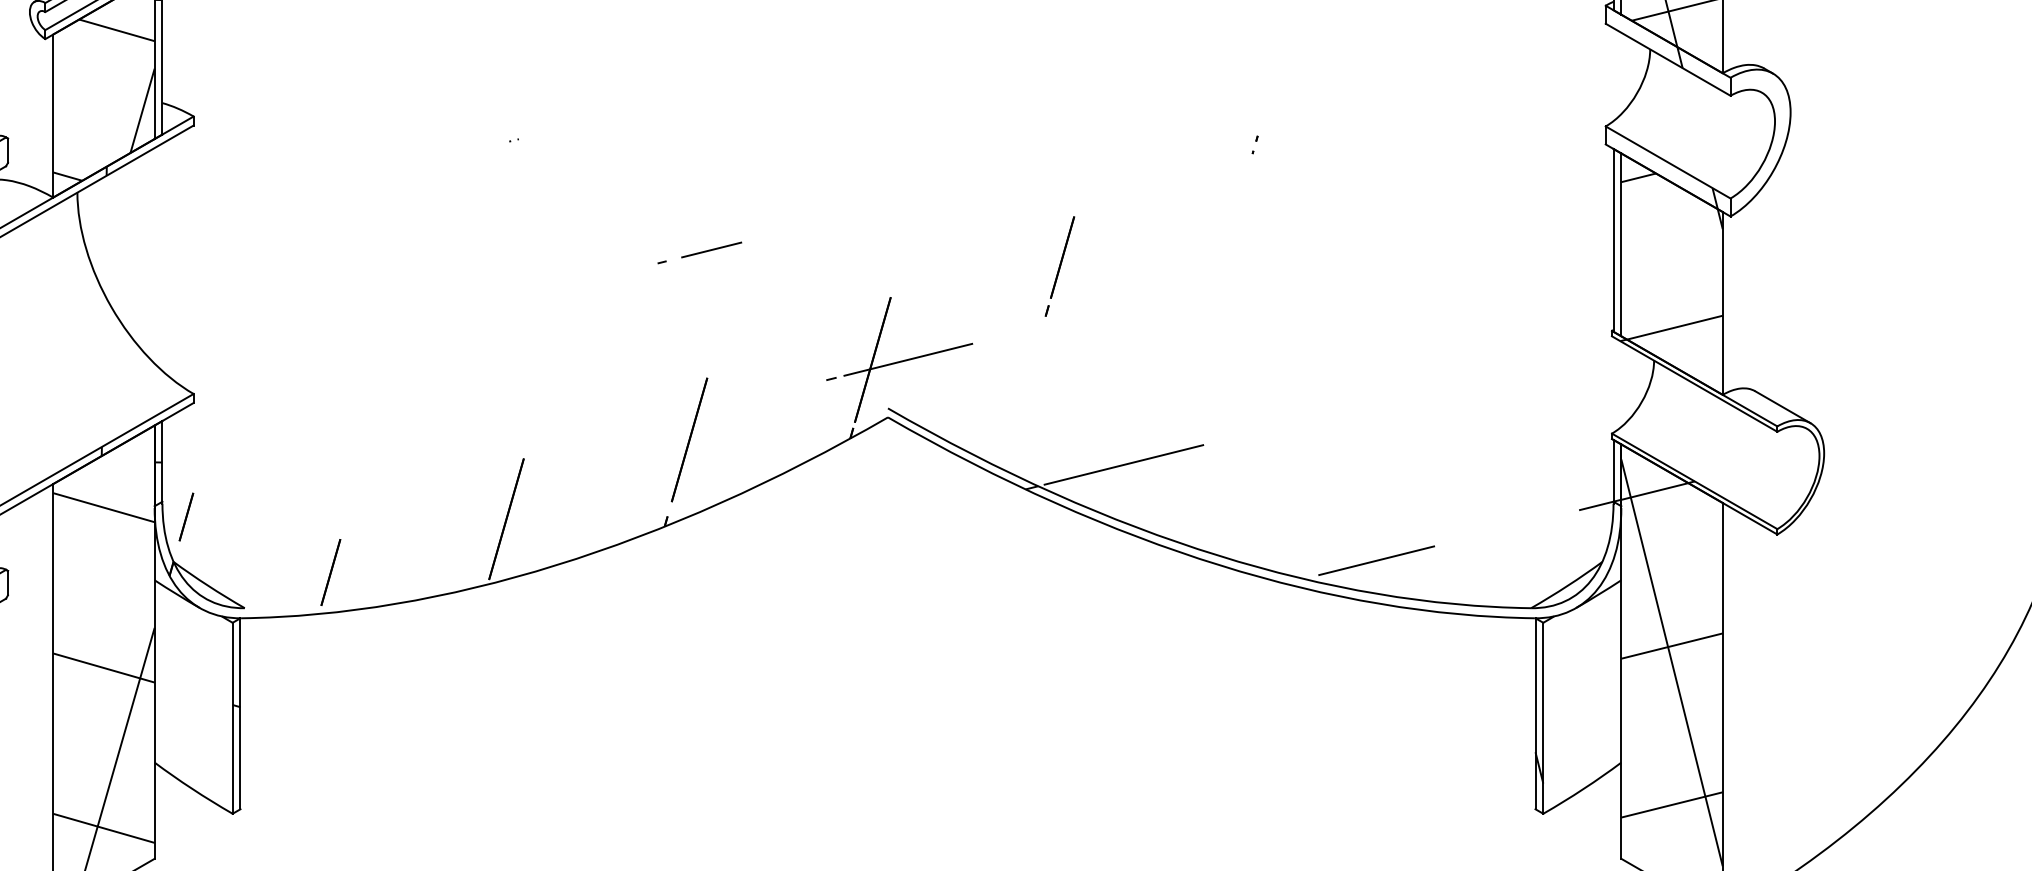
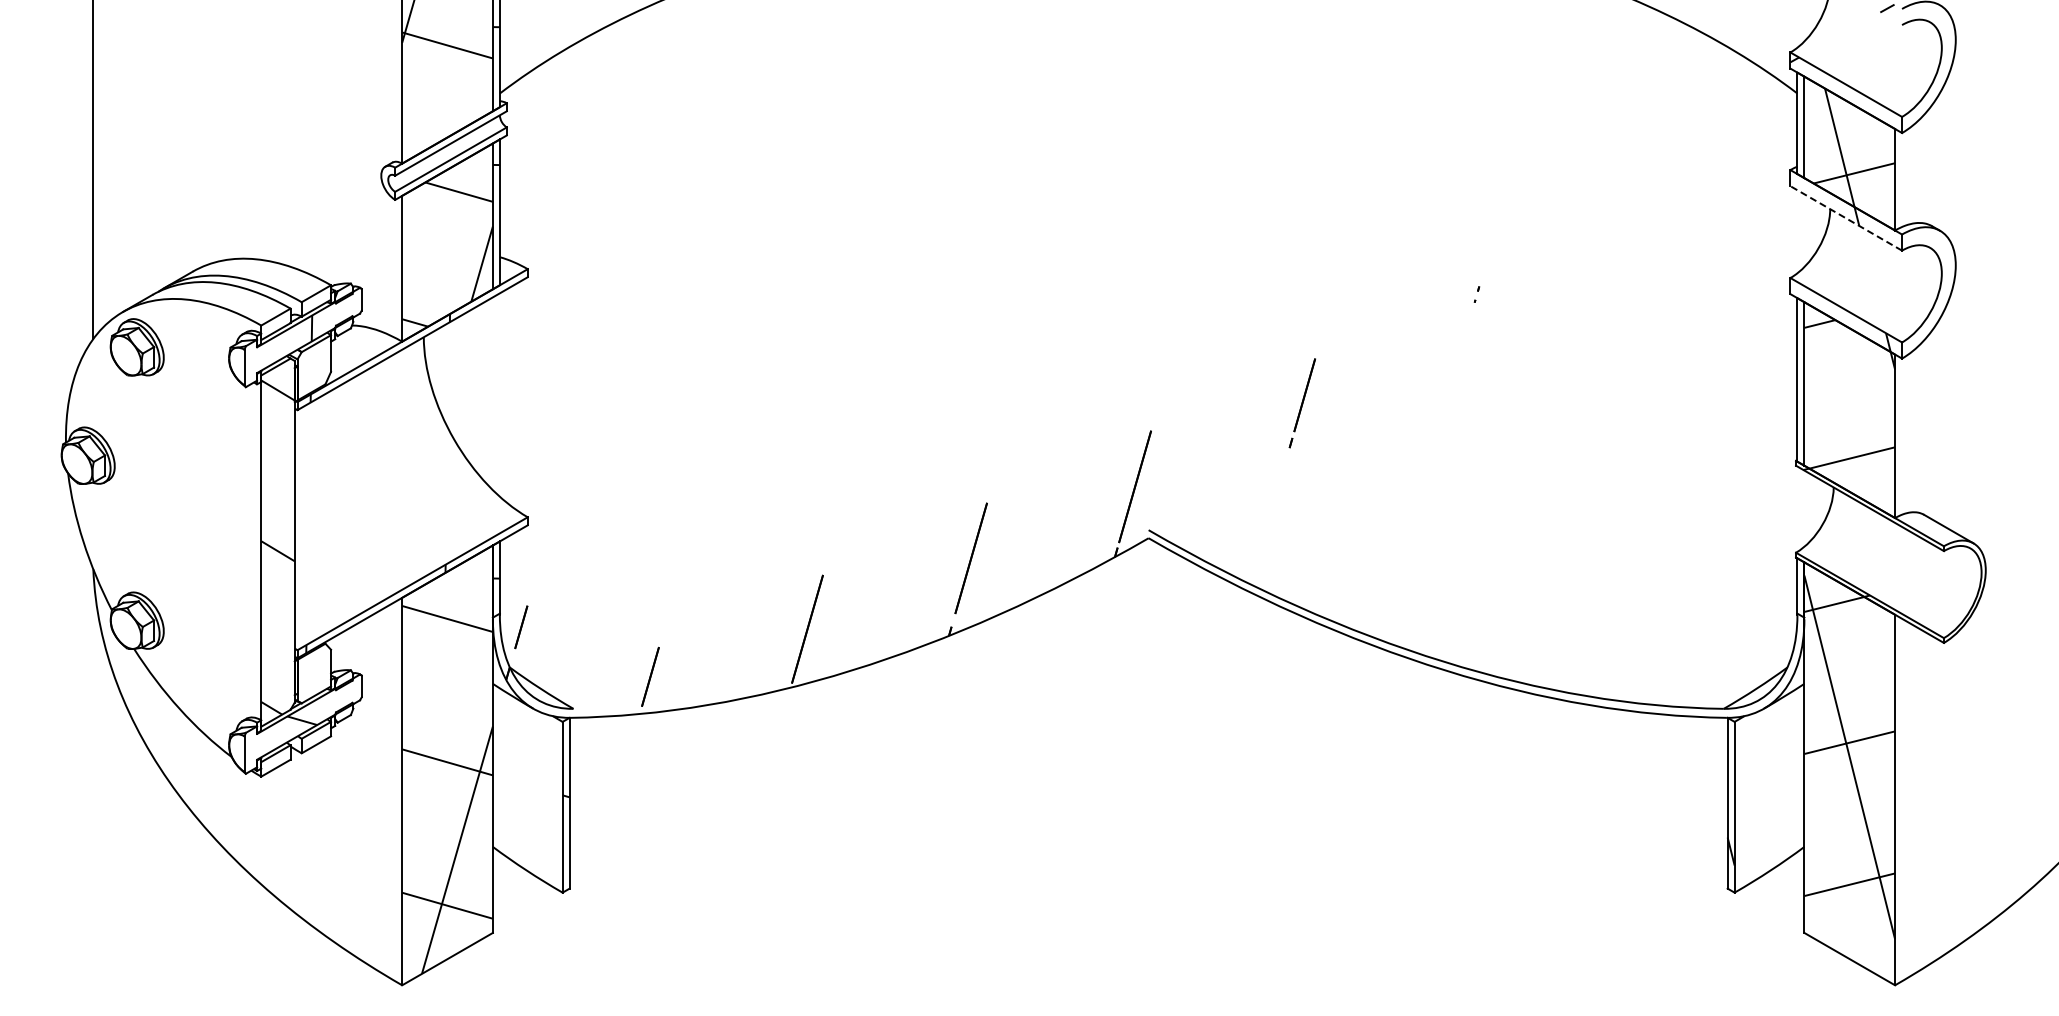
line: (1667, 59) -> (1845, 218), solid -> dashed
hatch: (1064, 357) -> (1306, 484), removed

